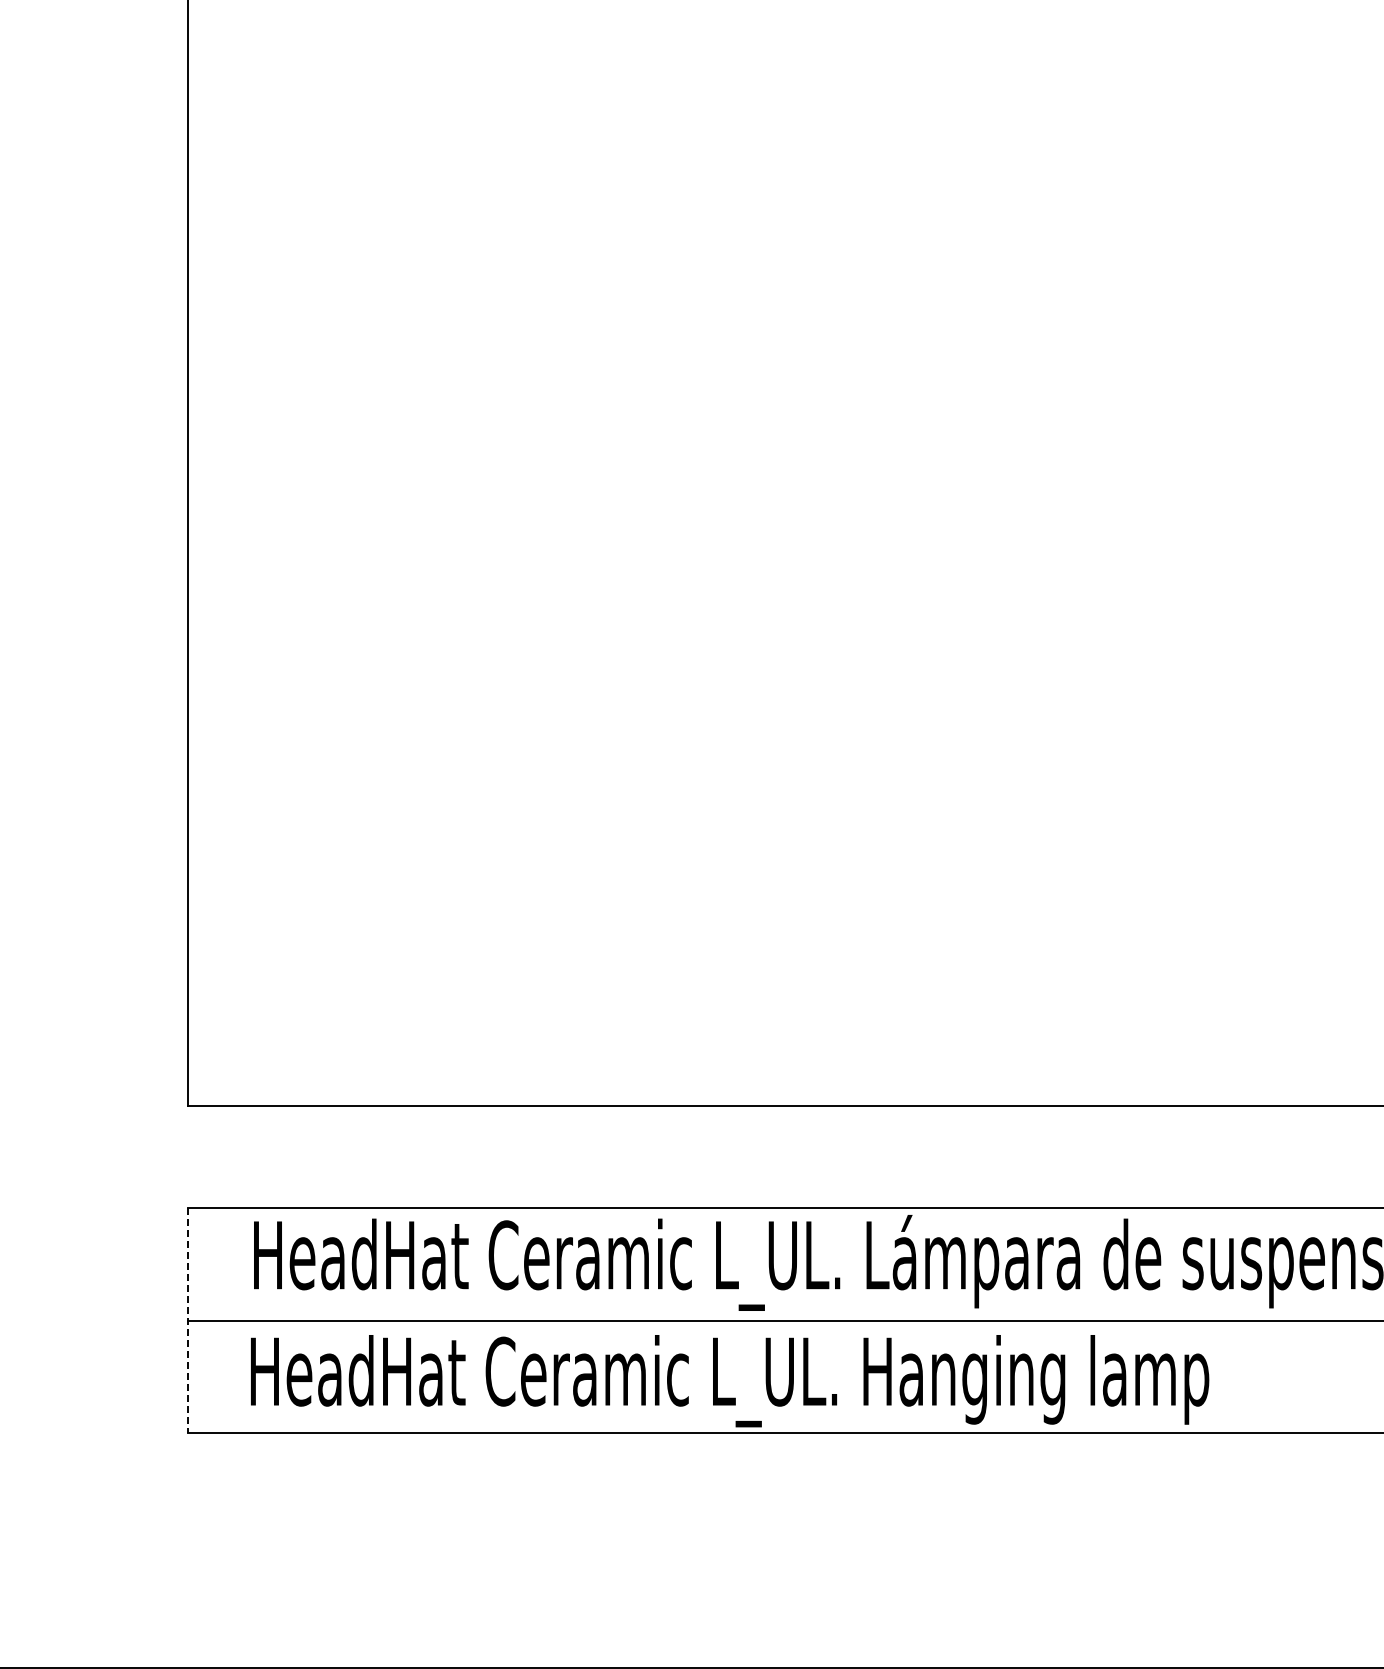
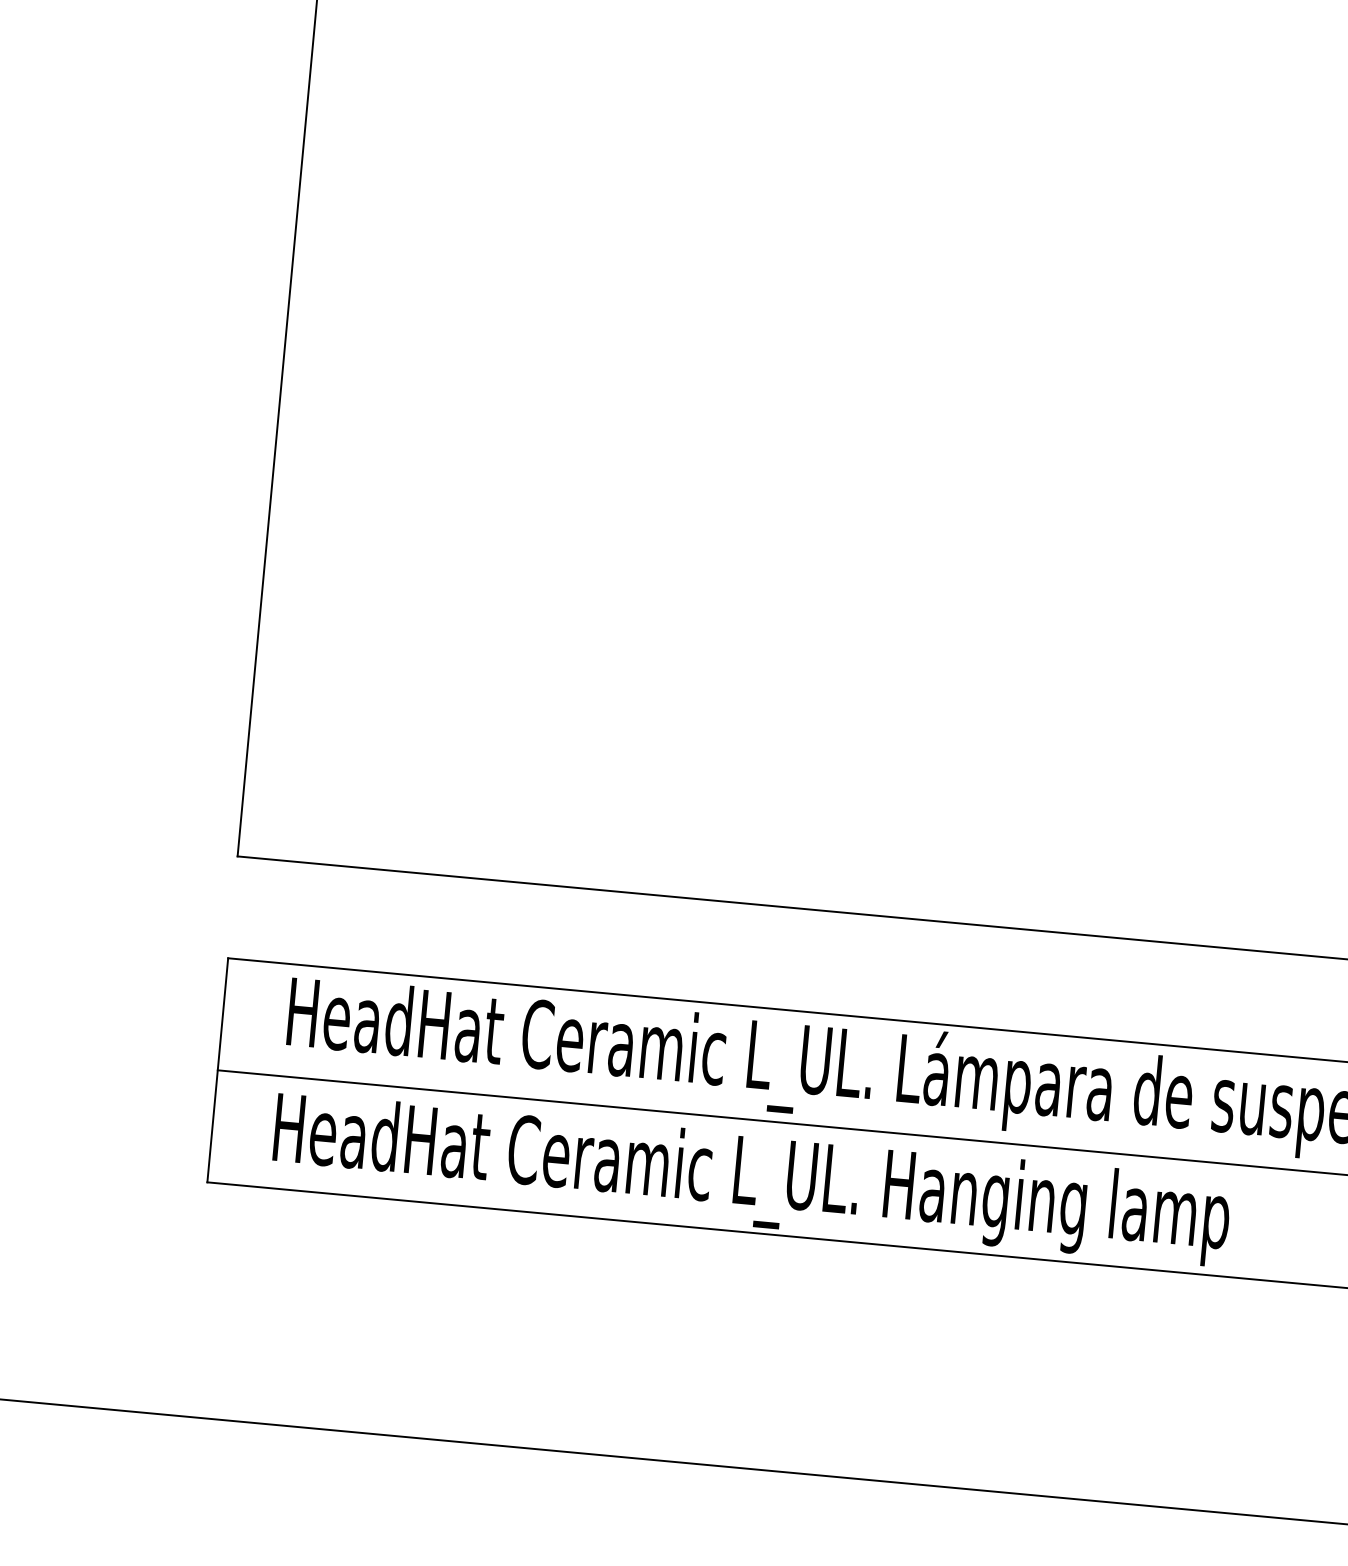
line: (188, 1320) -> (217, 1070), dashed -> solid

